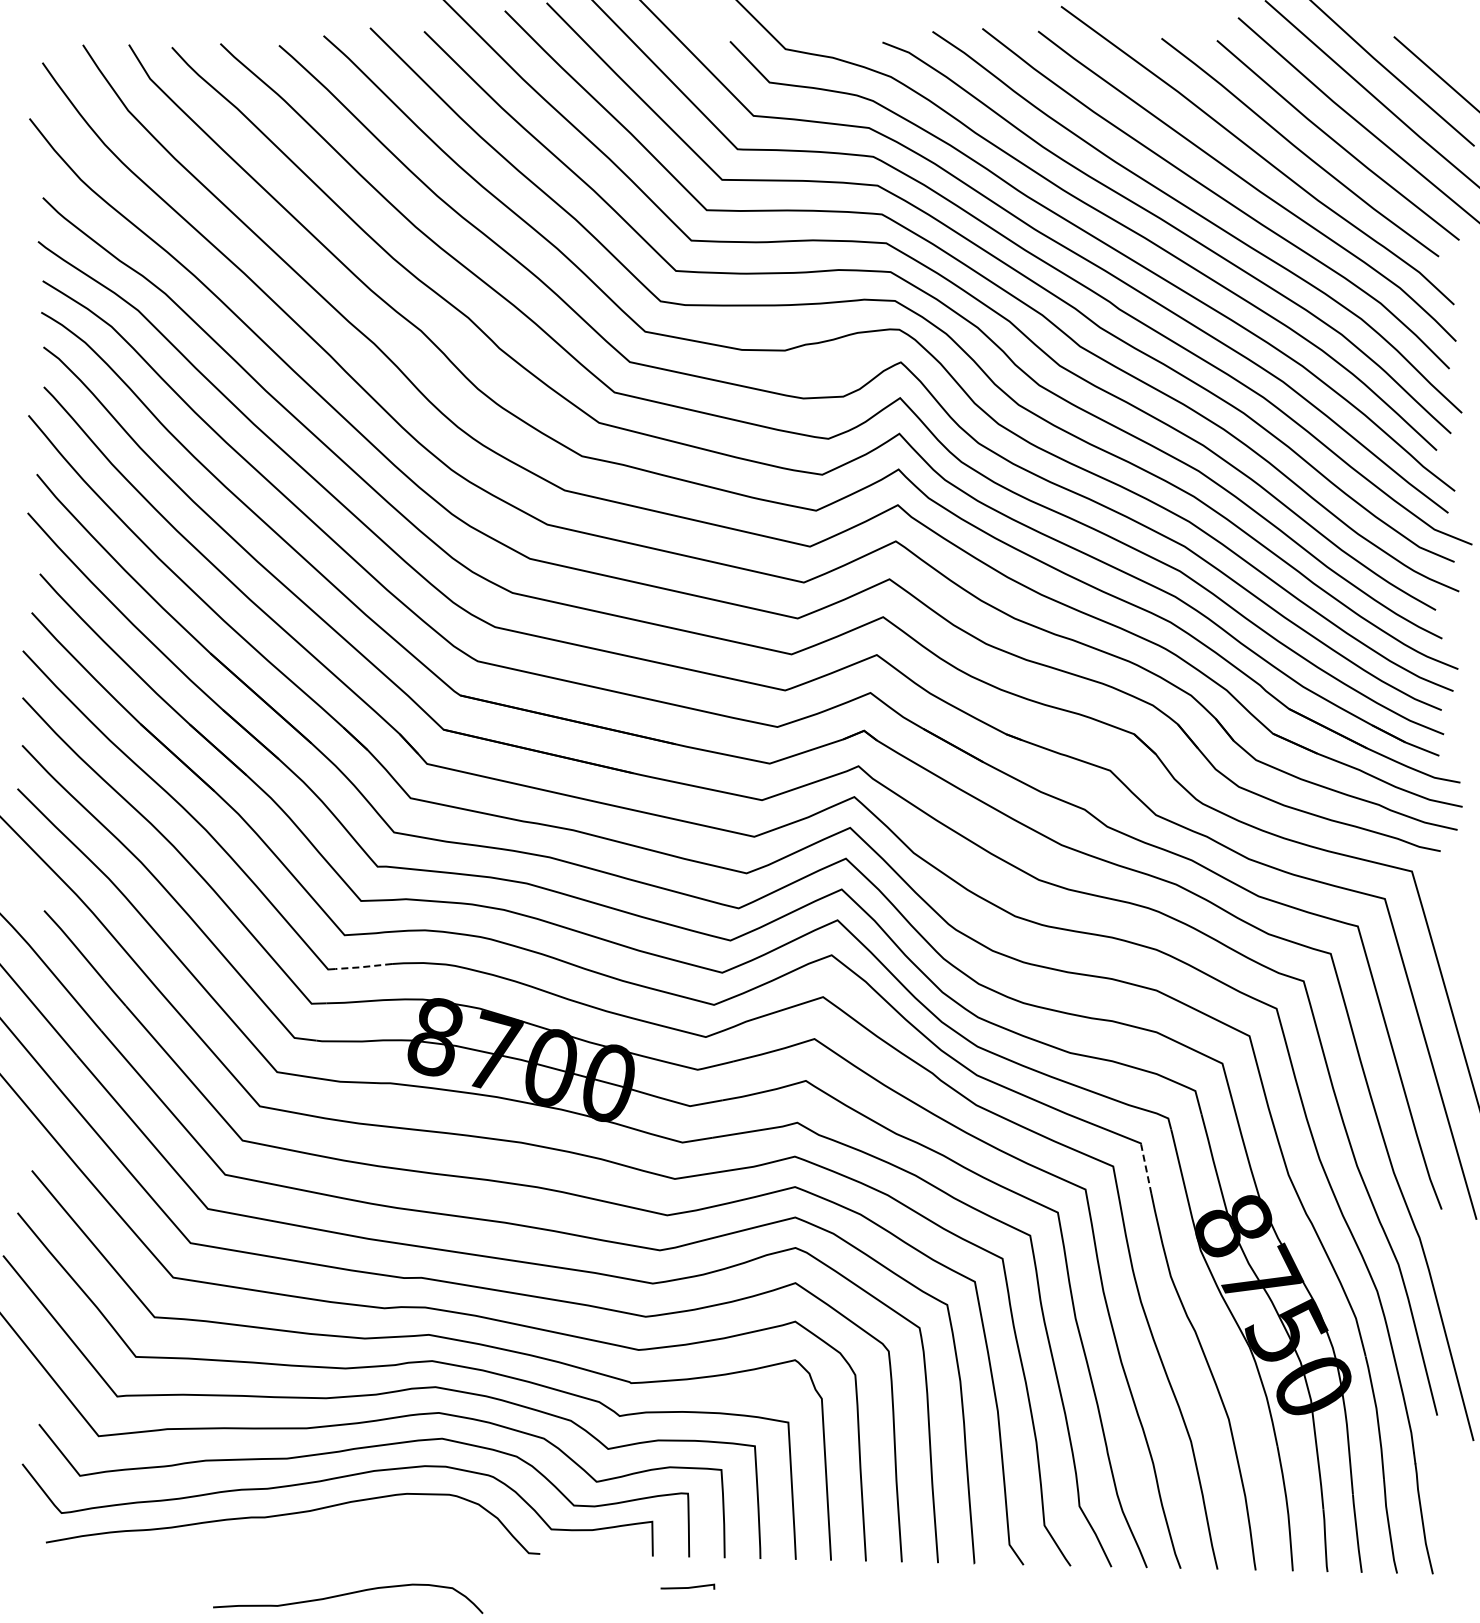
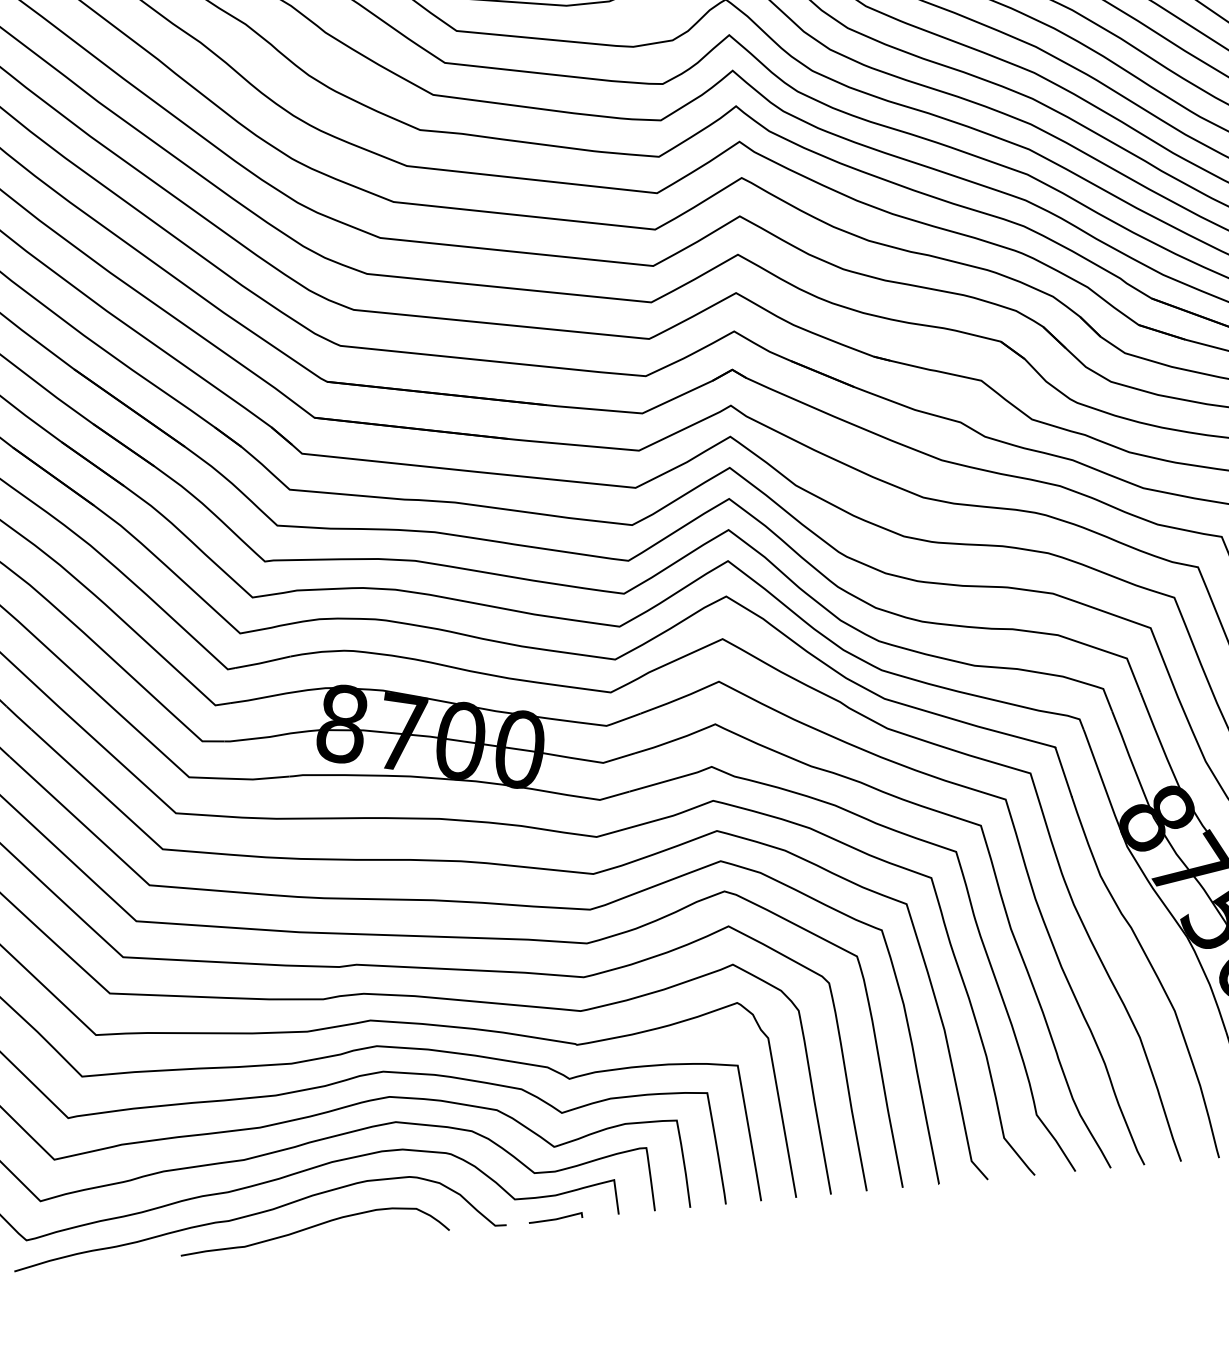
line: (362, 967) -> (261, 663), dashed -> solid
line: (1146, 1168) -> (1063, 771), dashed -> solid
line: (687, 1587) -> (555, 1218), moved
curve: (346, 1595) -> (311, 1228), moved

